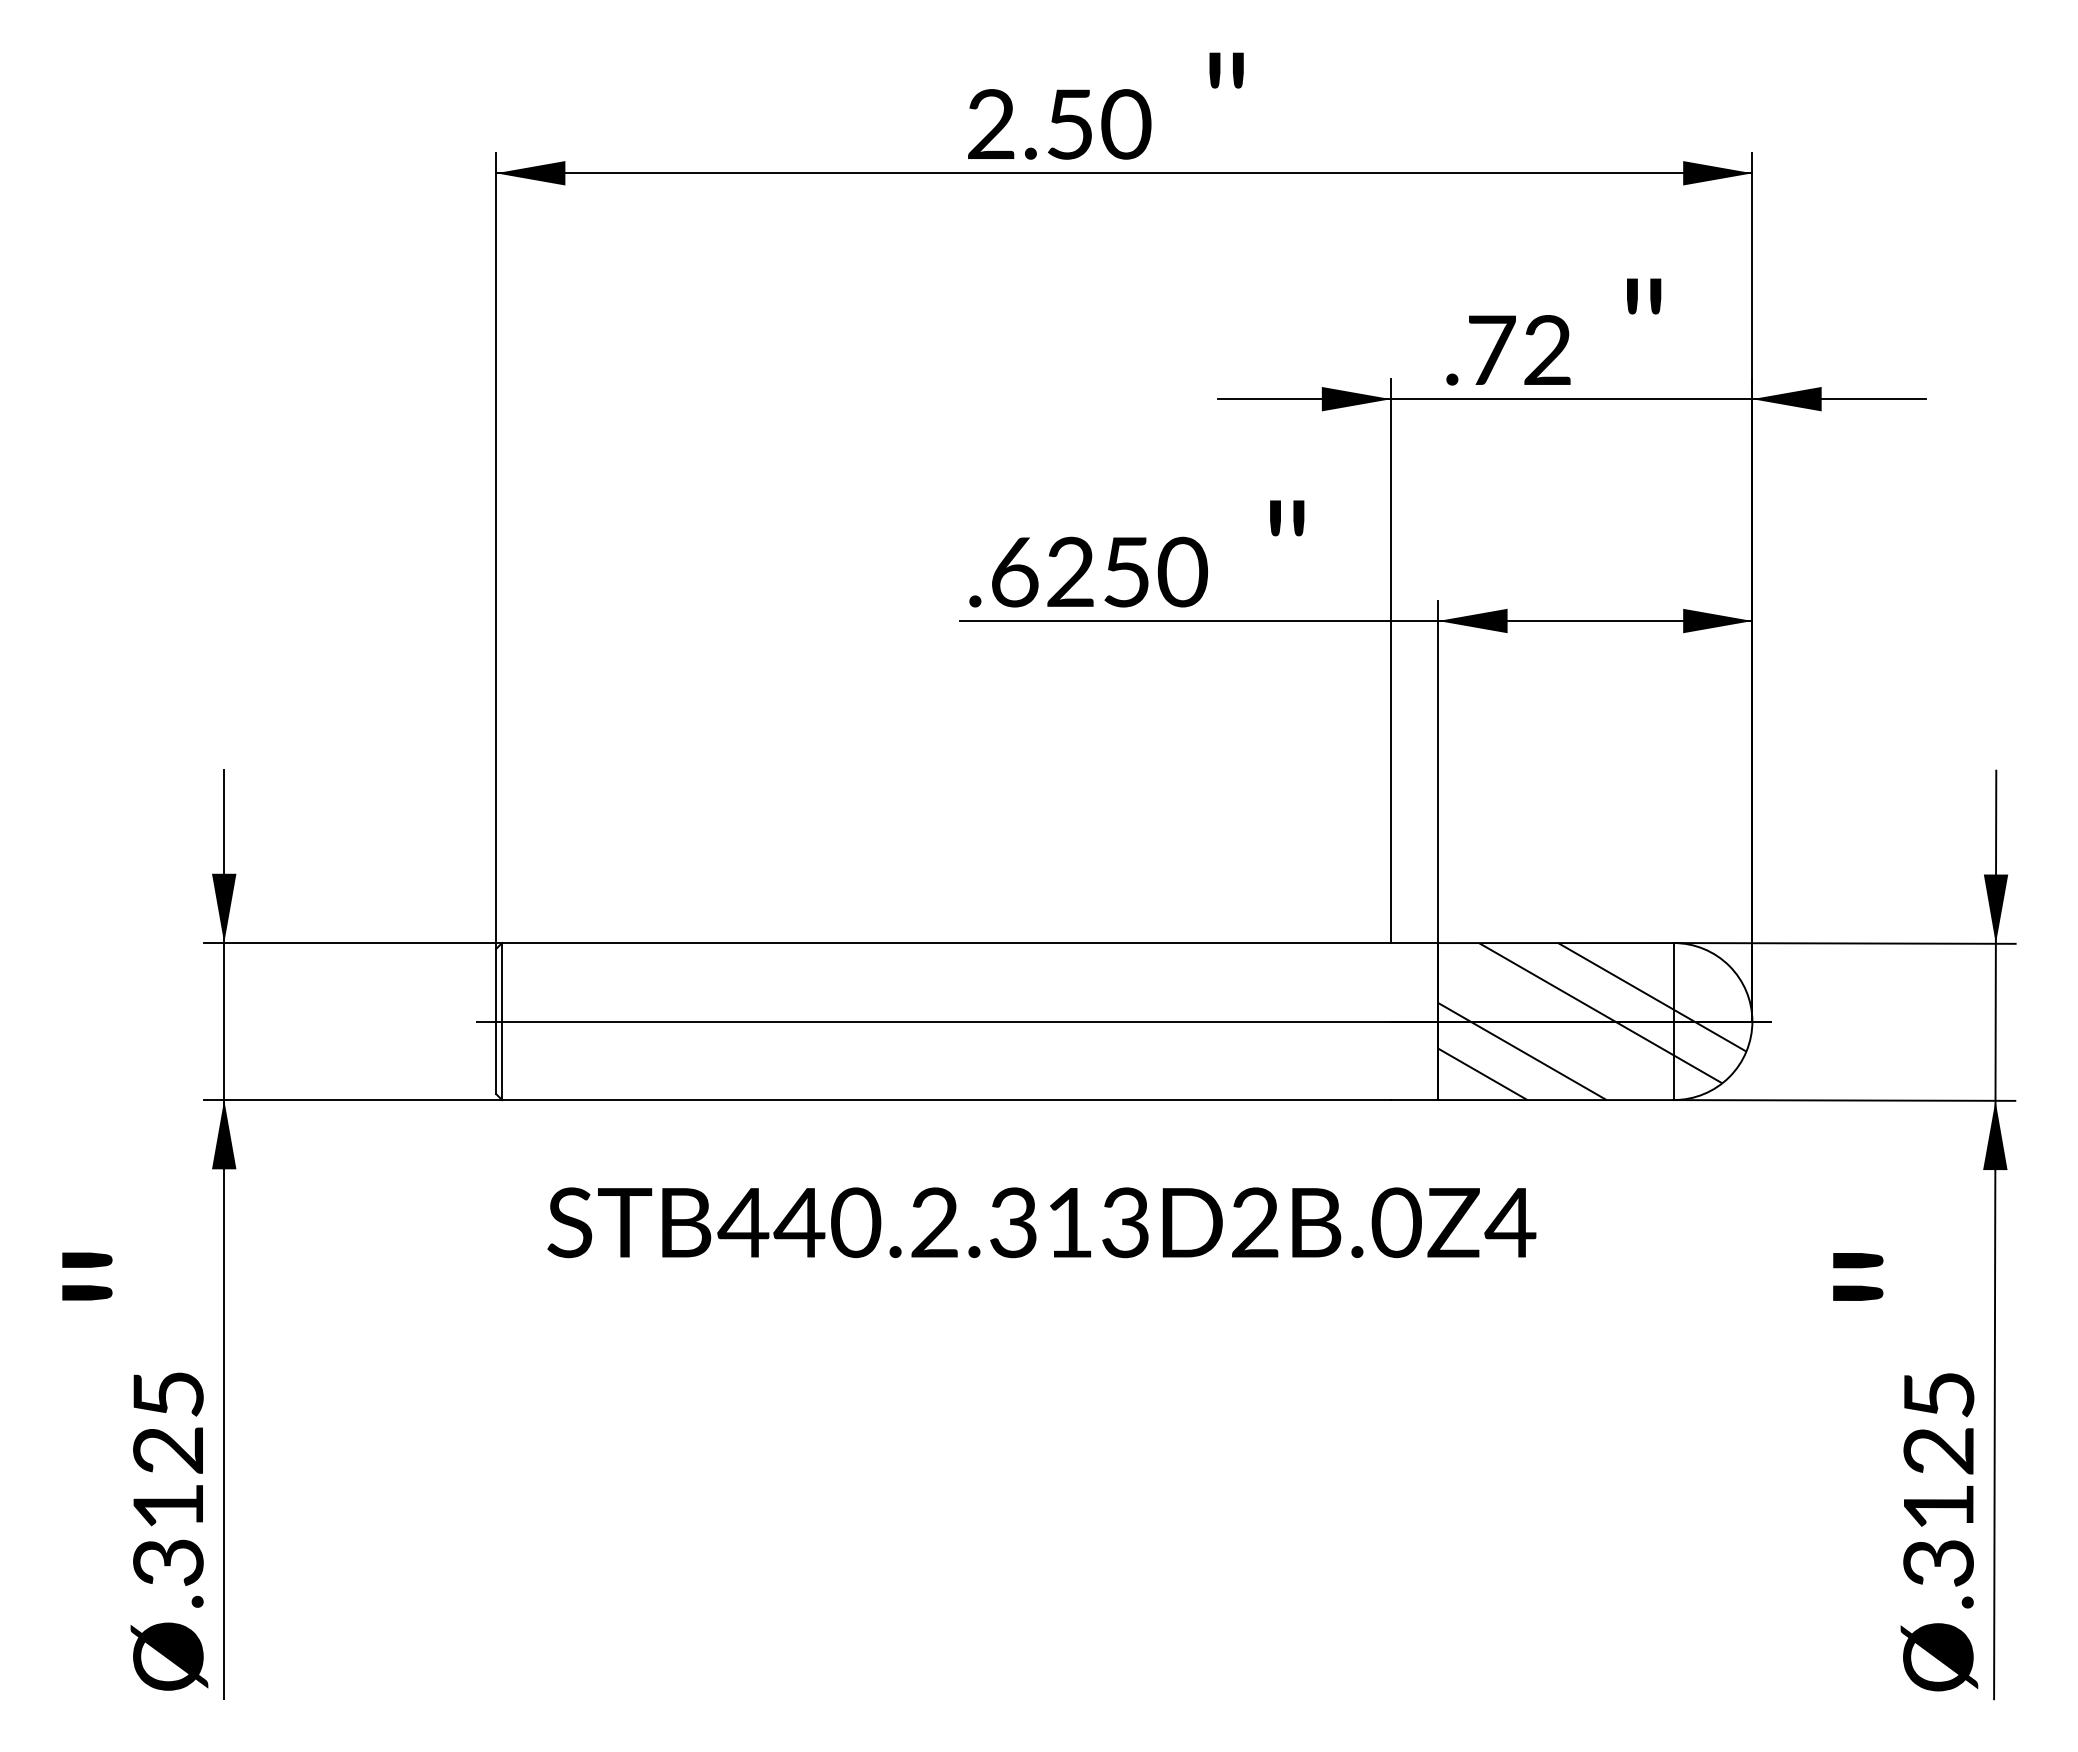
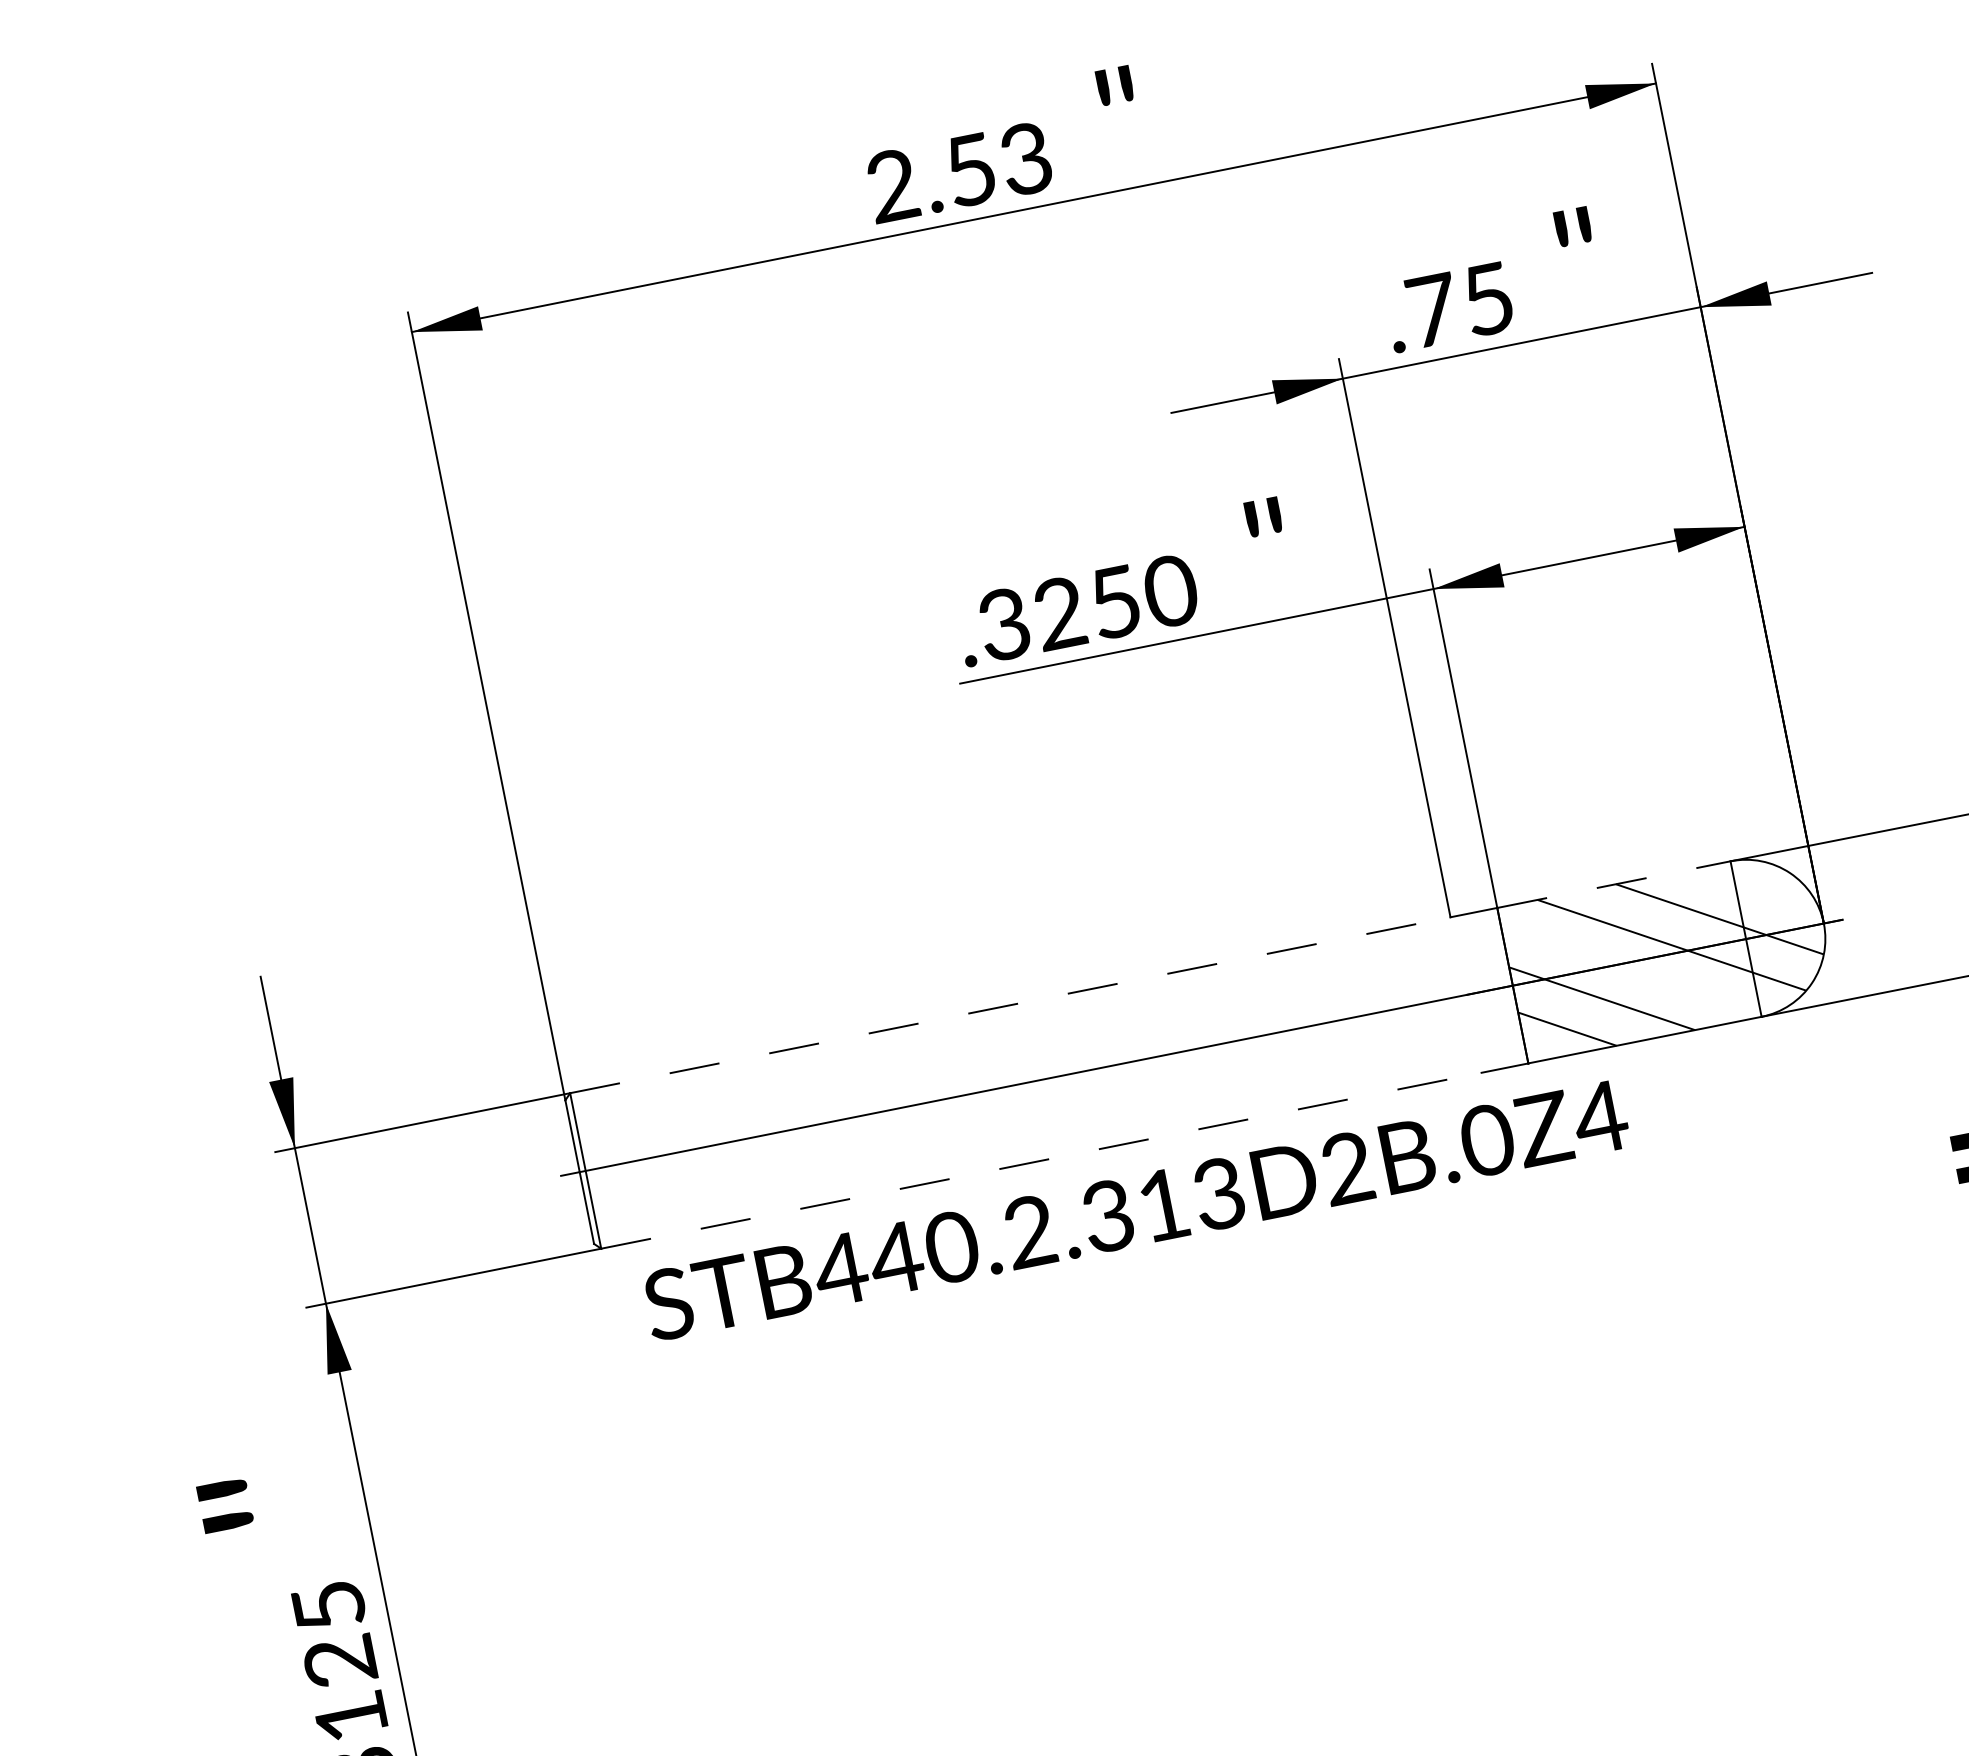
text: (1126, 124) -> (1026, 159), 2.50 -> 2.53
text: (1547, 350) -> (1488, 299), .72 -> .75
text: (1014, 571) -> (1004, 623), .6250 -> .3250
line: (947, 943) -> (1011, 1005), solid -> dashed
line: (1556, 943) -> (1614, 885), solid -> dashed
line: (947, 1100) -> (1042, 1161), solid -> dashed
text: (1041, 1222) -> (1135, 1210), moved

